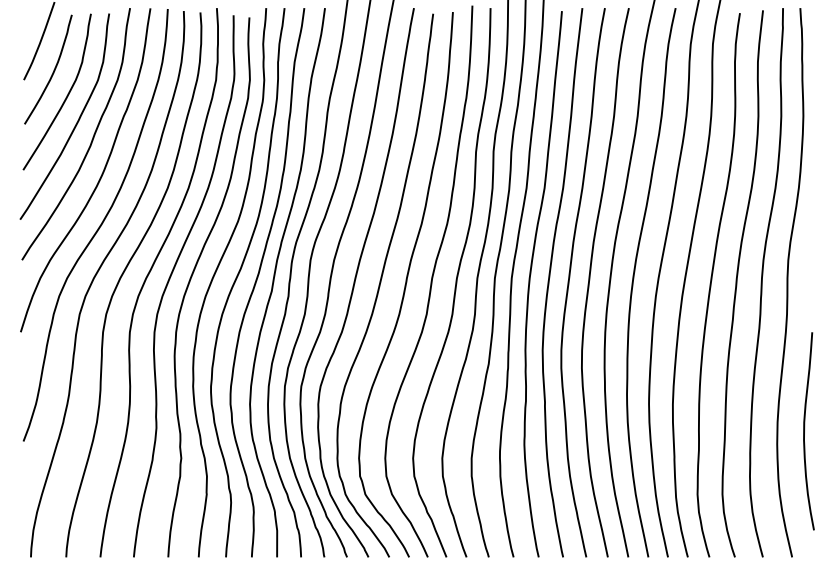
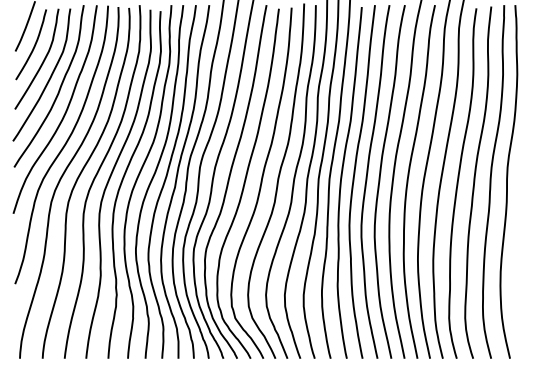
curve: (805, 431) -> (518, 277), removed

